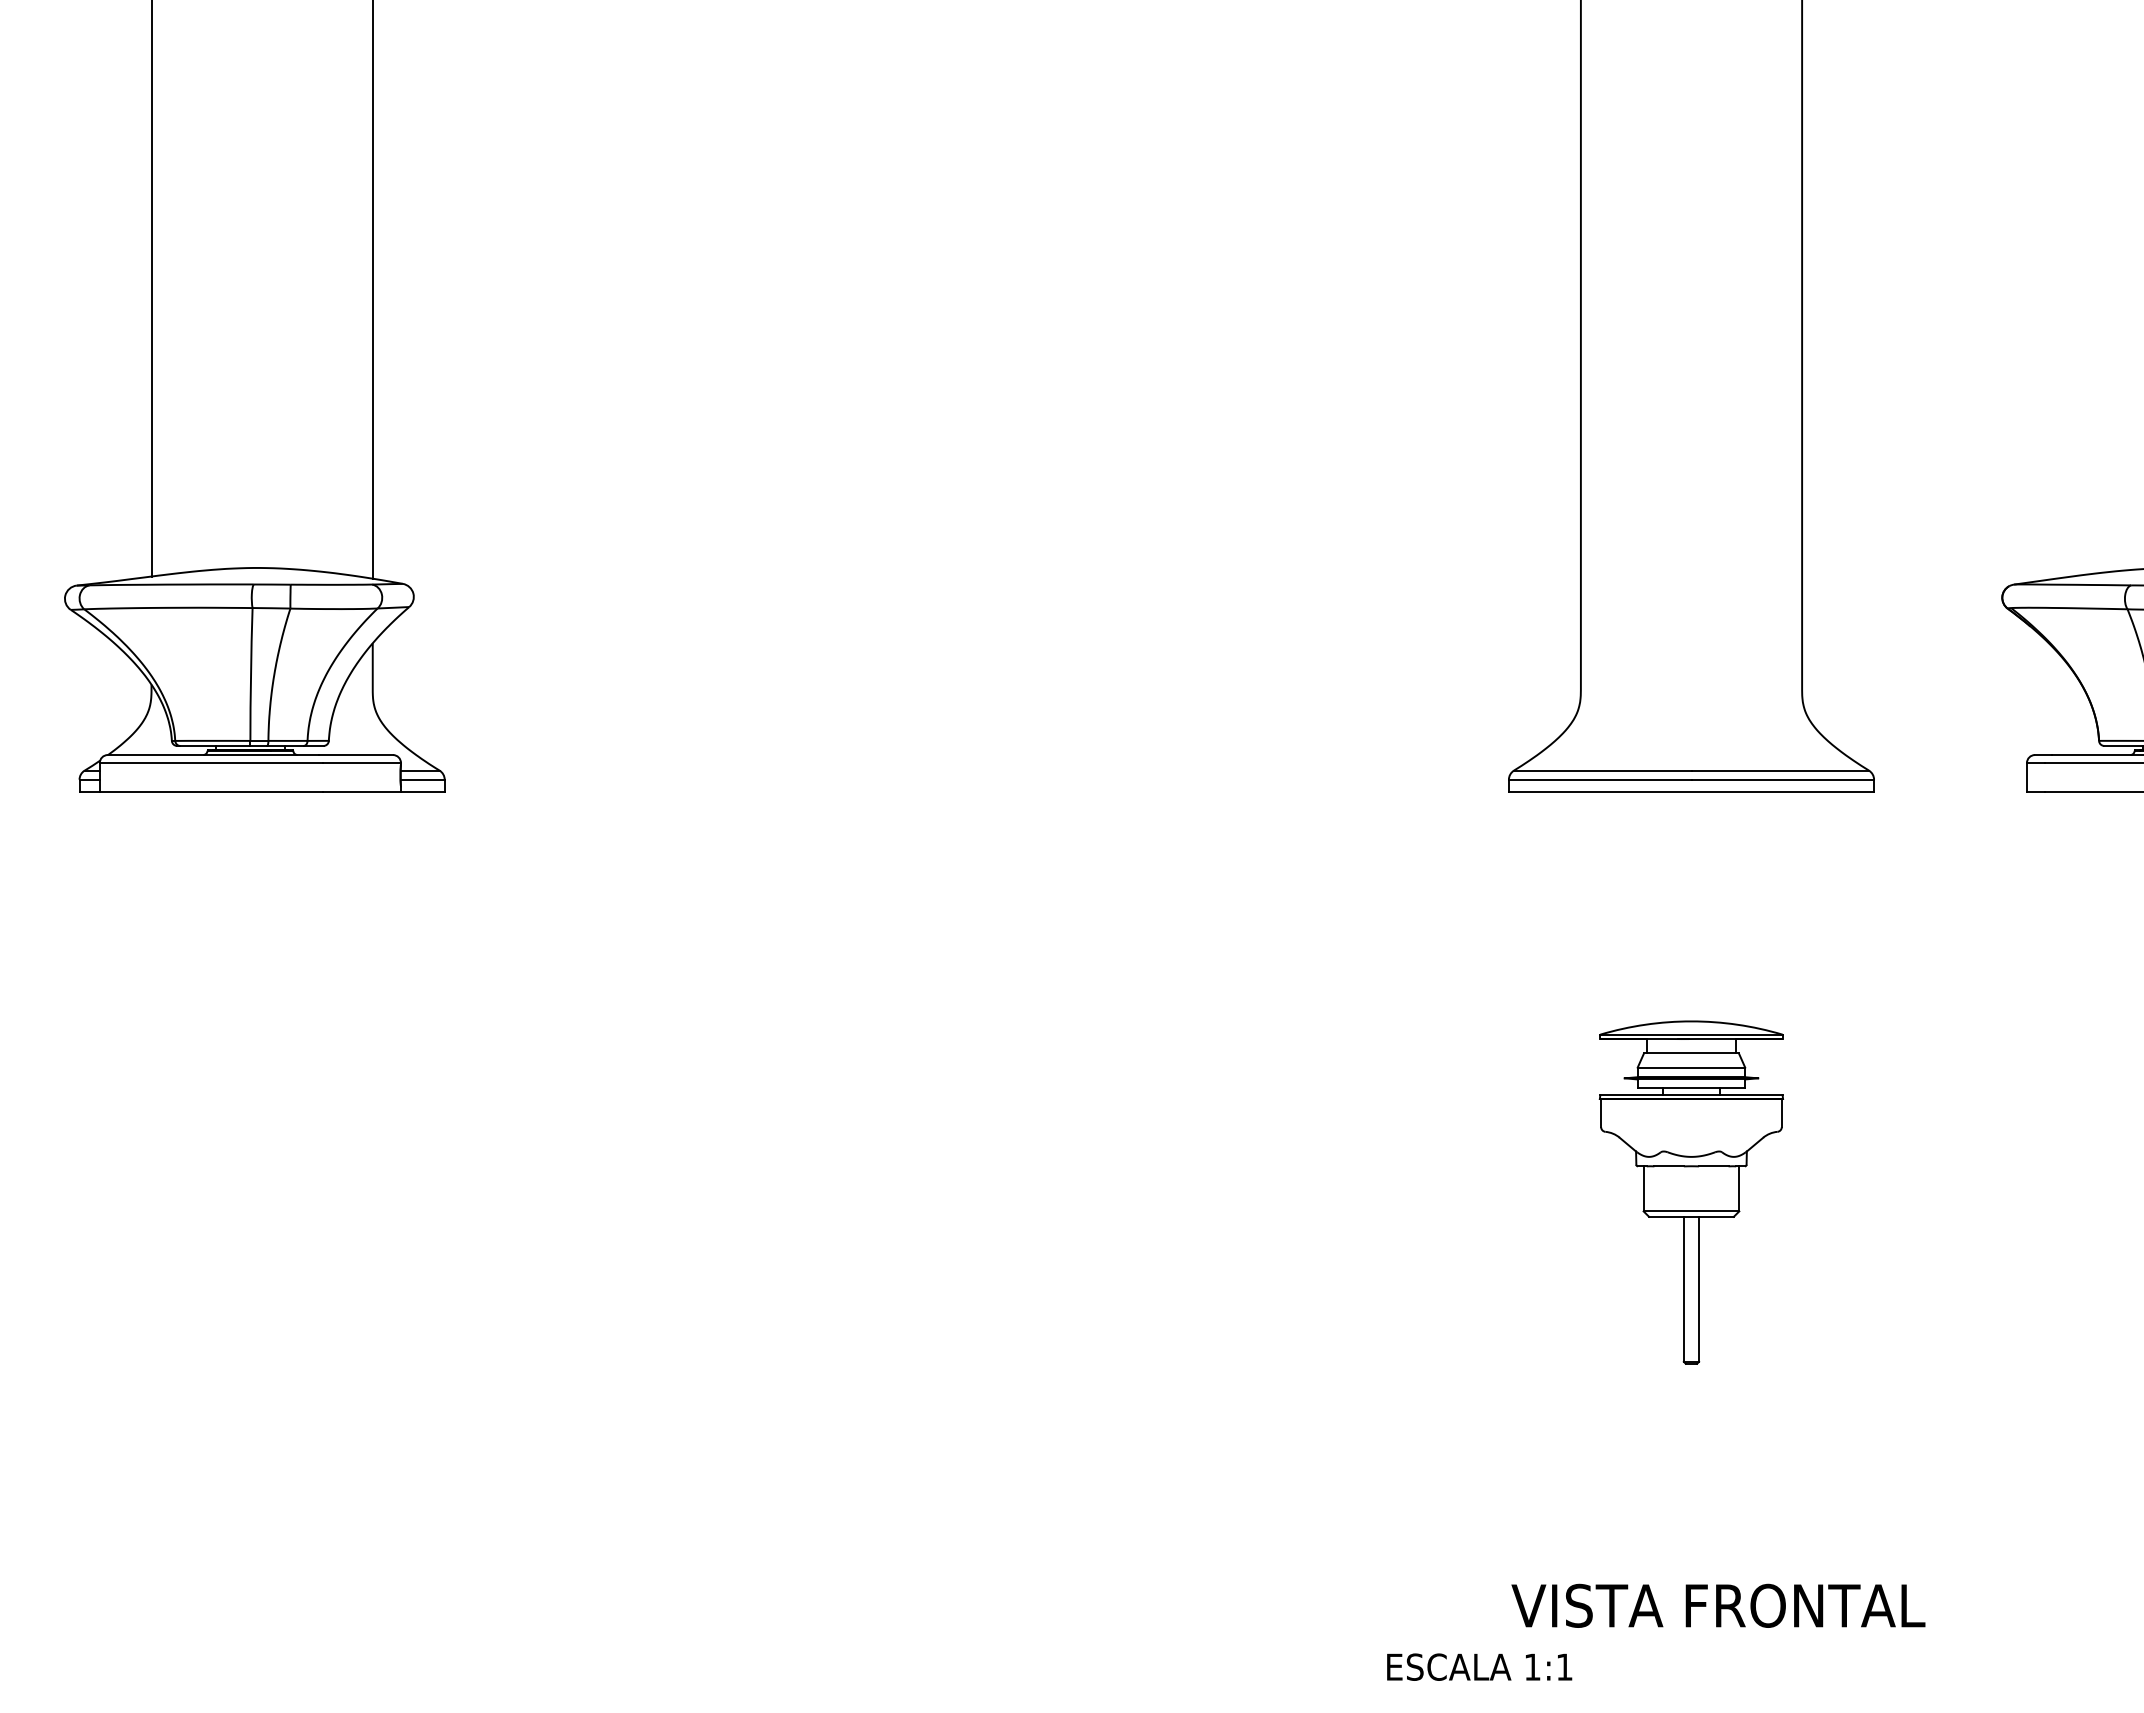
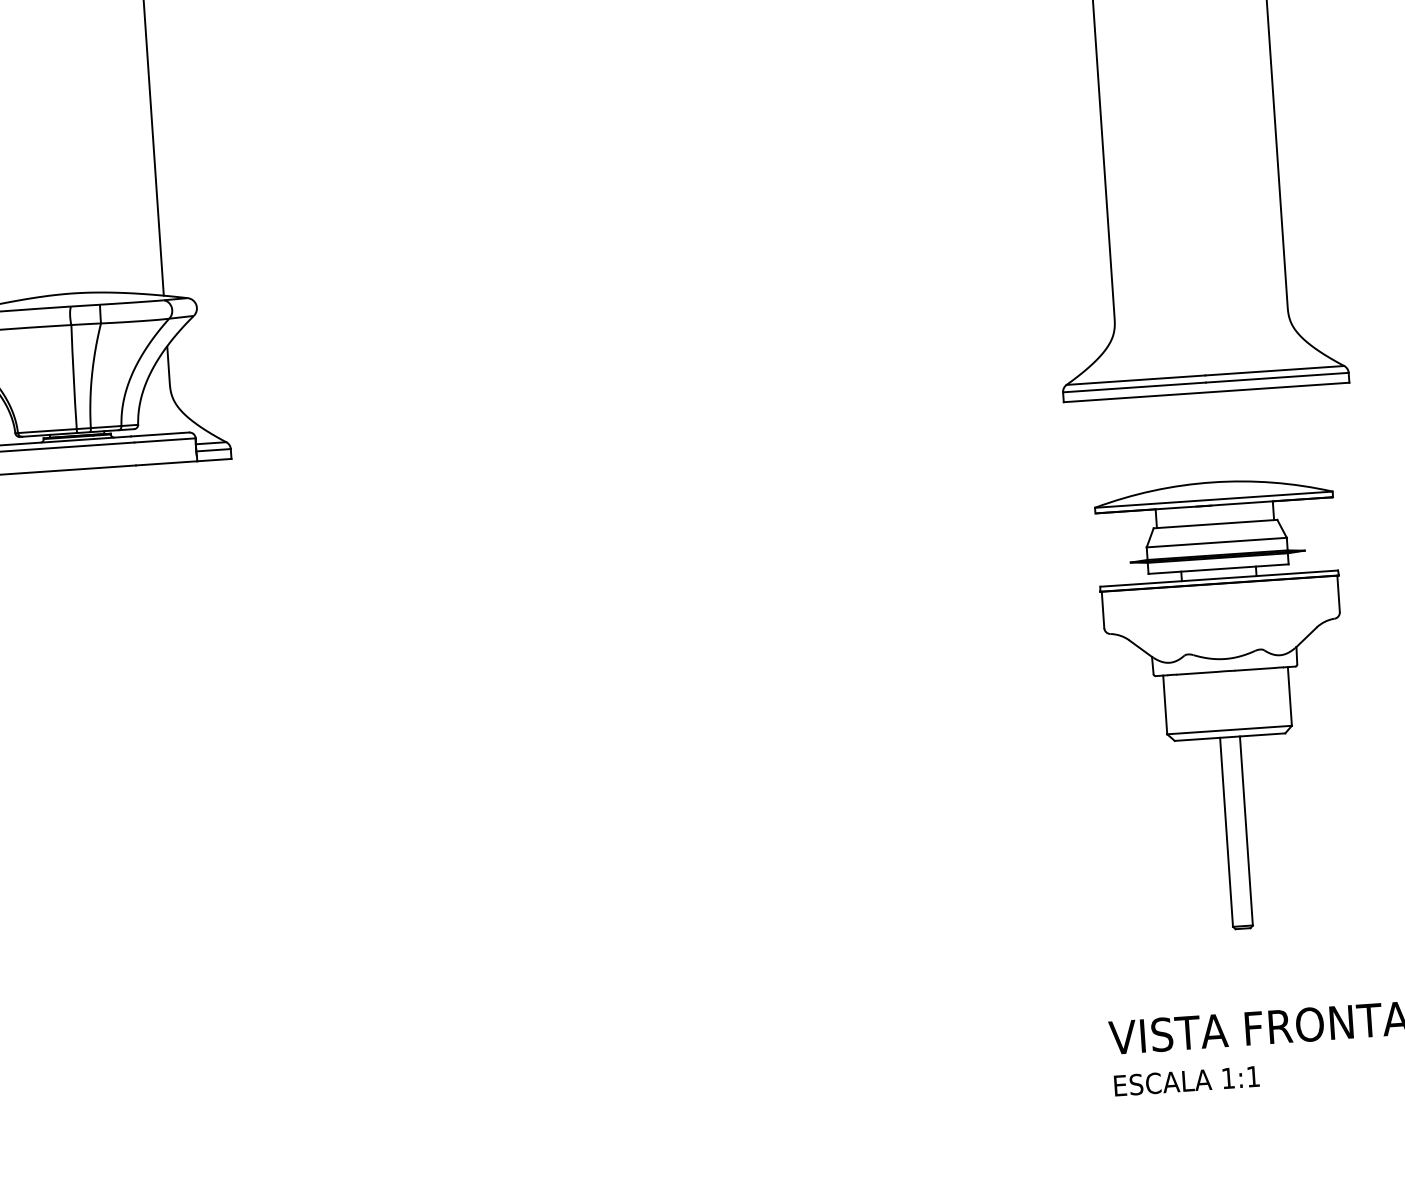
part: (1691, 1192) -> (1227, 705), size x1.67
text: (1479, 1666) -> (1186, 1080), moved

